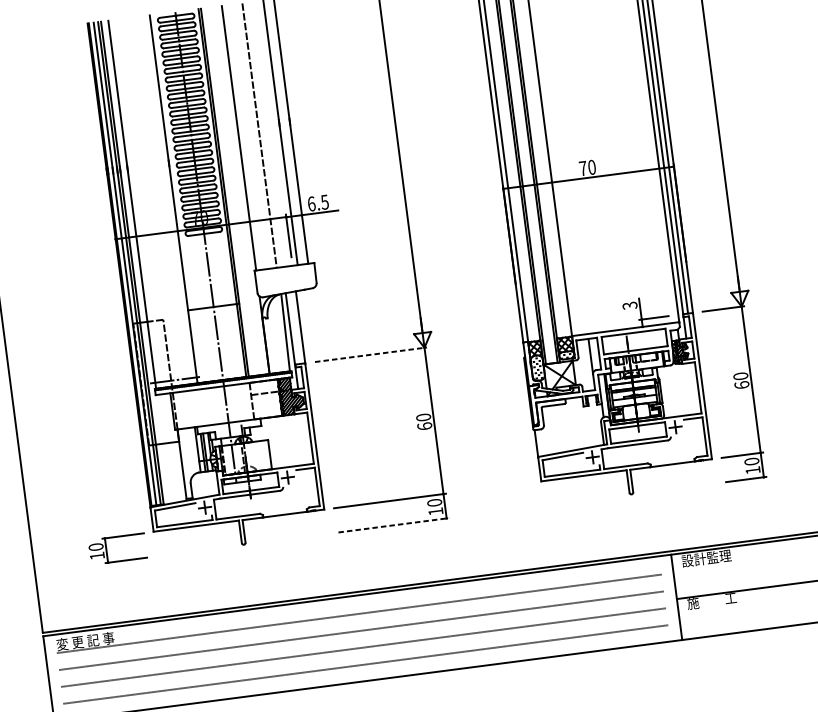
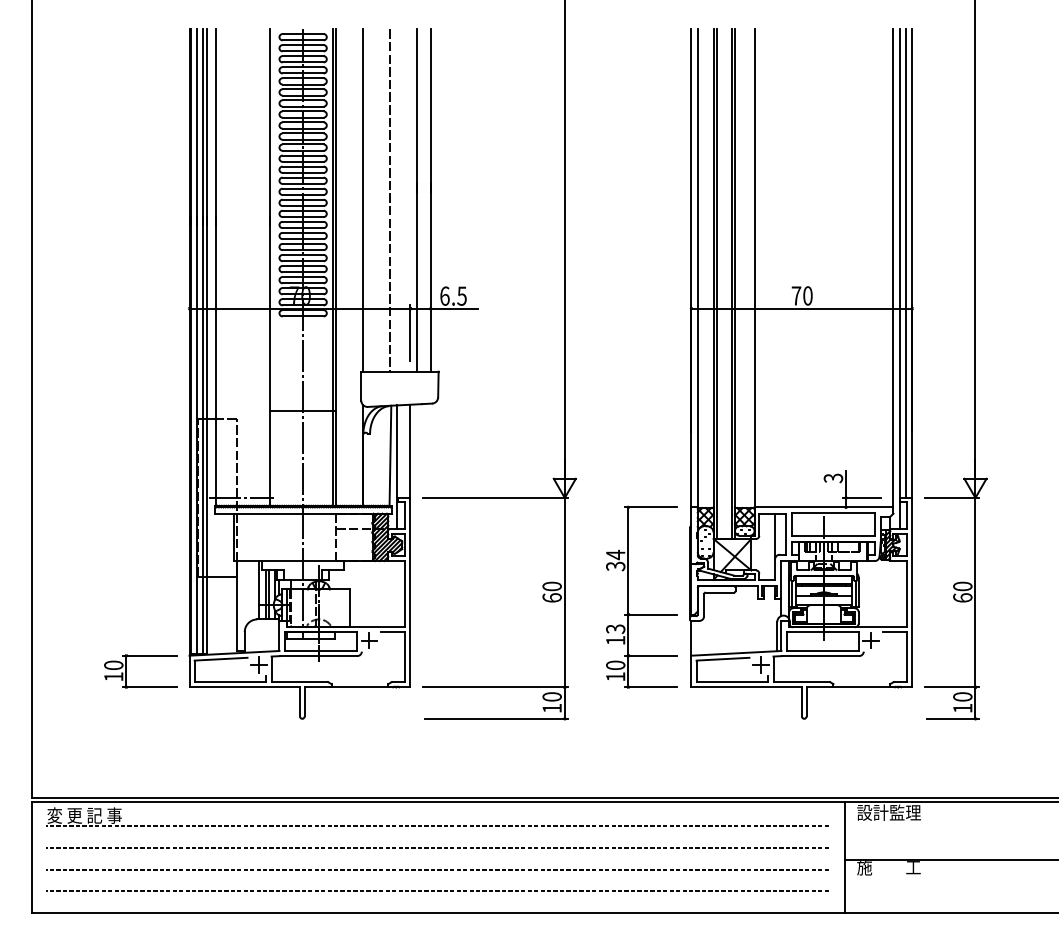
line: (371, 354) -> (496, 497), dashed -> solid
part: (483, 417) -> (628, 596), added
line: (393, 525) -> (496, 718), dashed -> solid
part: (106, 550) -> (126, 671), moved

